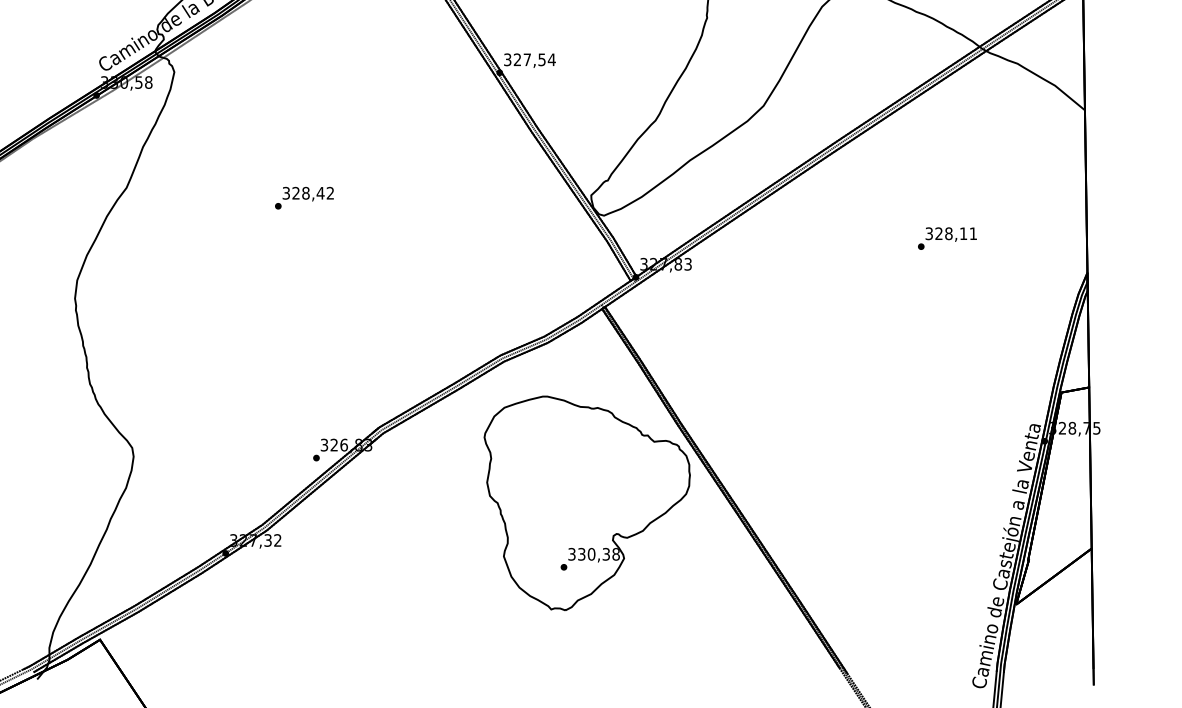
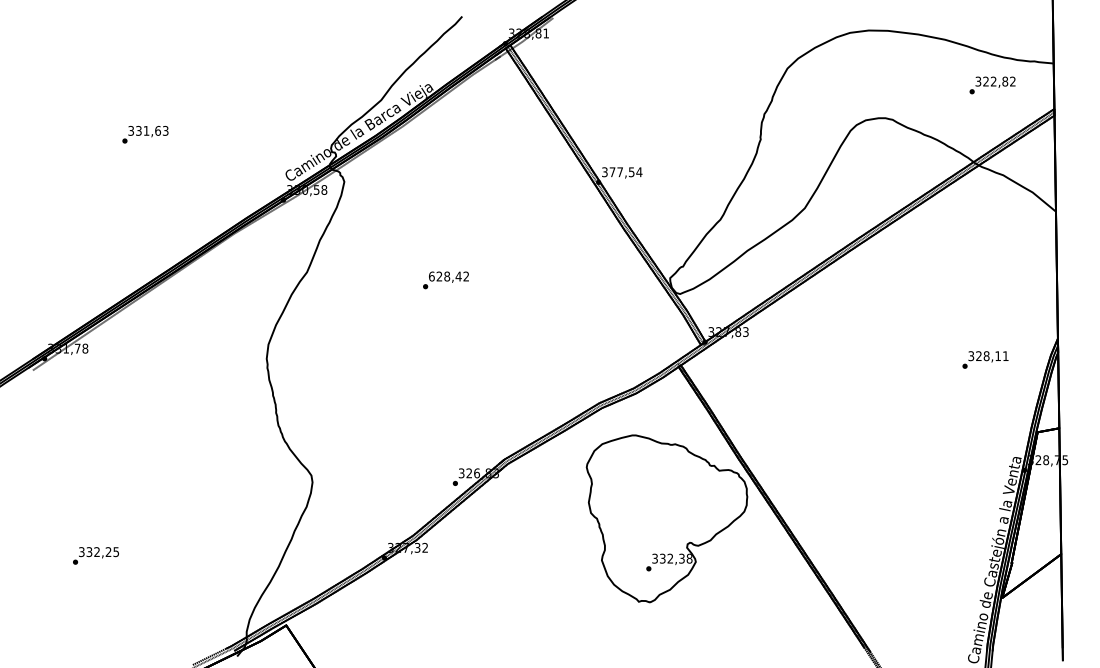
text: (517, 60) -> (612, 172), 327,54 -> 377,54
text: (285, 193) -> (431, 276), 328,42 -> 628,42
text: (947, 238) -> (985, 359), moved
text: (591, 554) -> (670, 558), 330,38 -> 332,38

